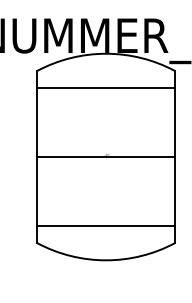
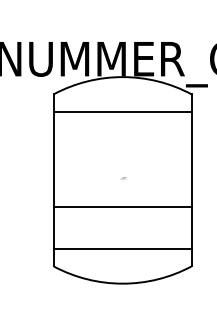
line: (105, 157) -> (122, 207), moved

